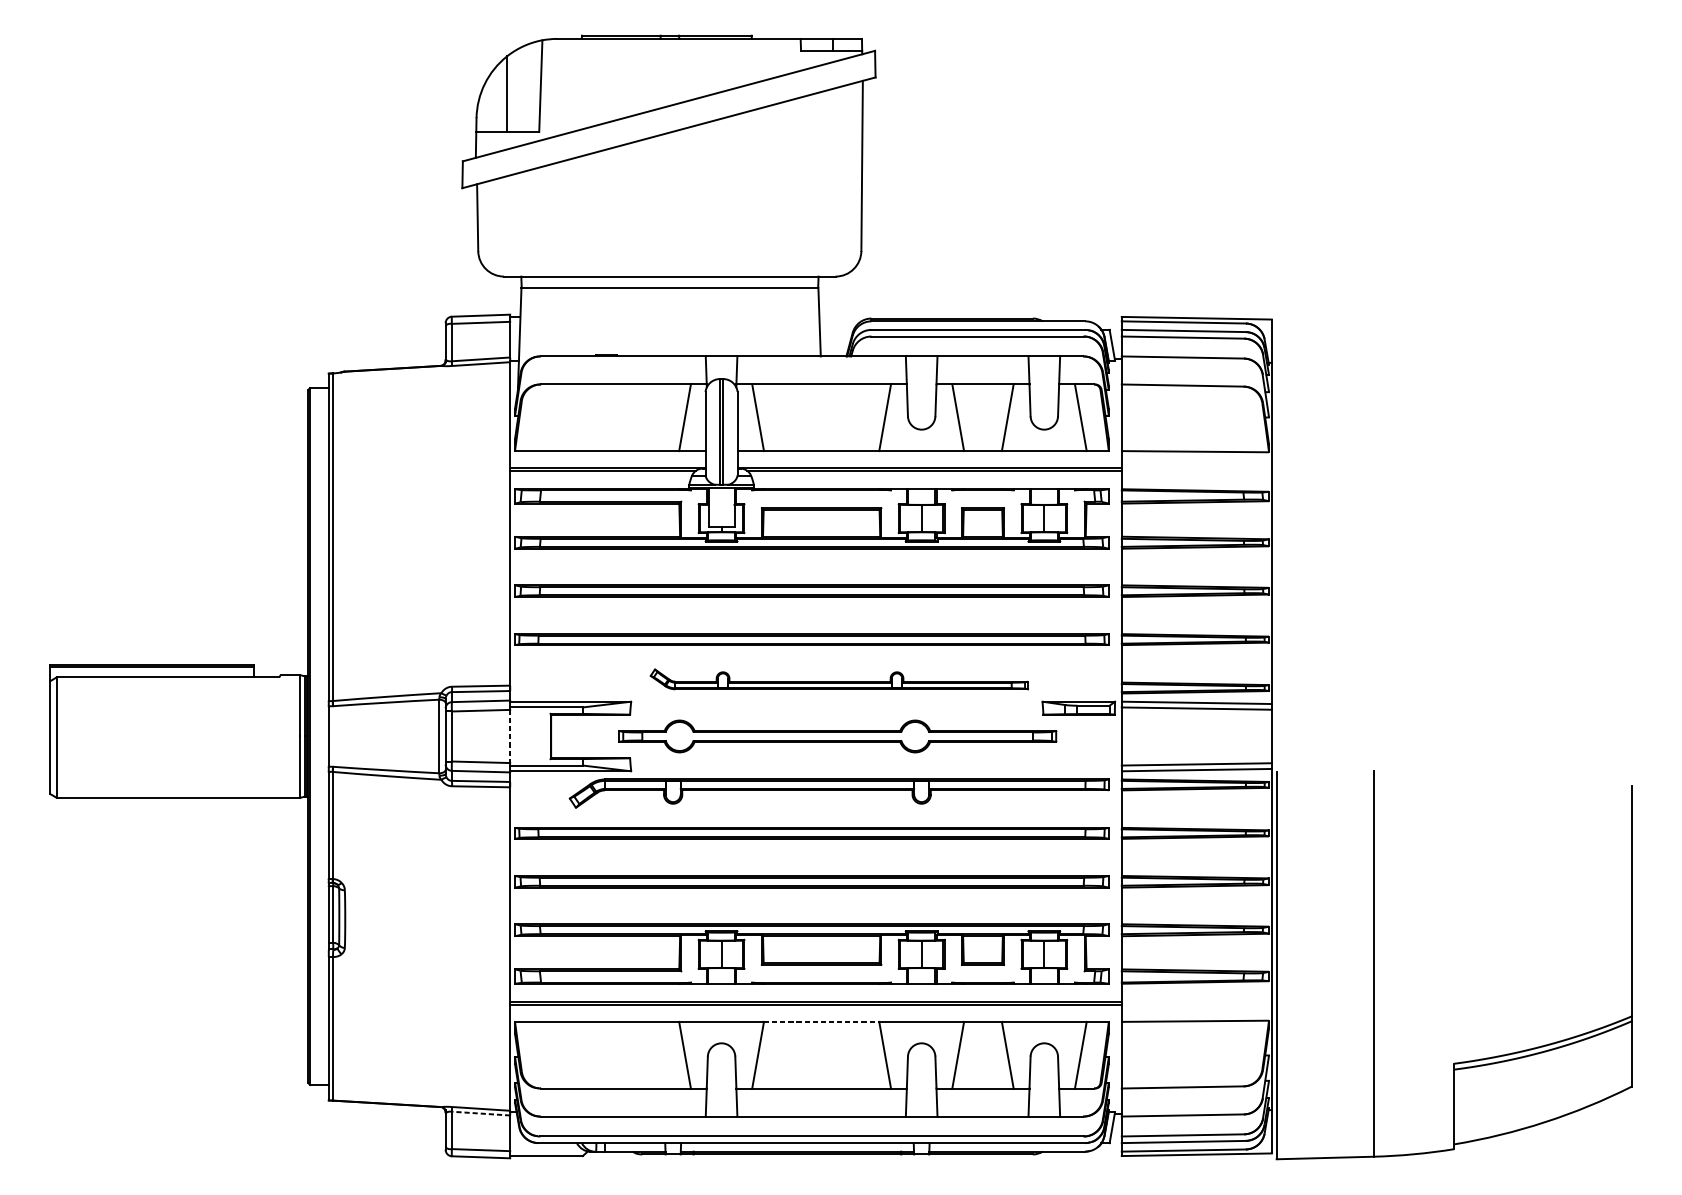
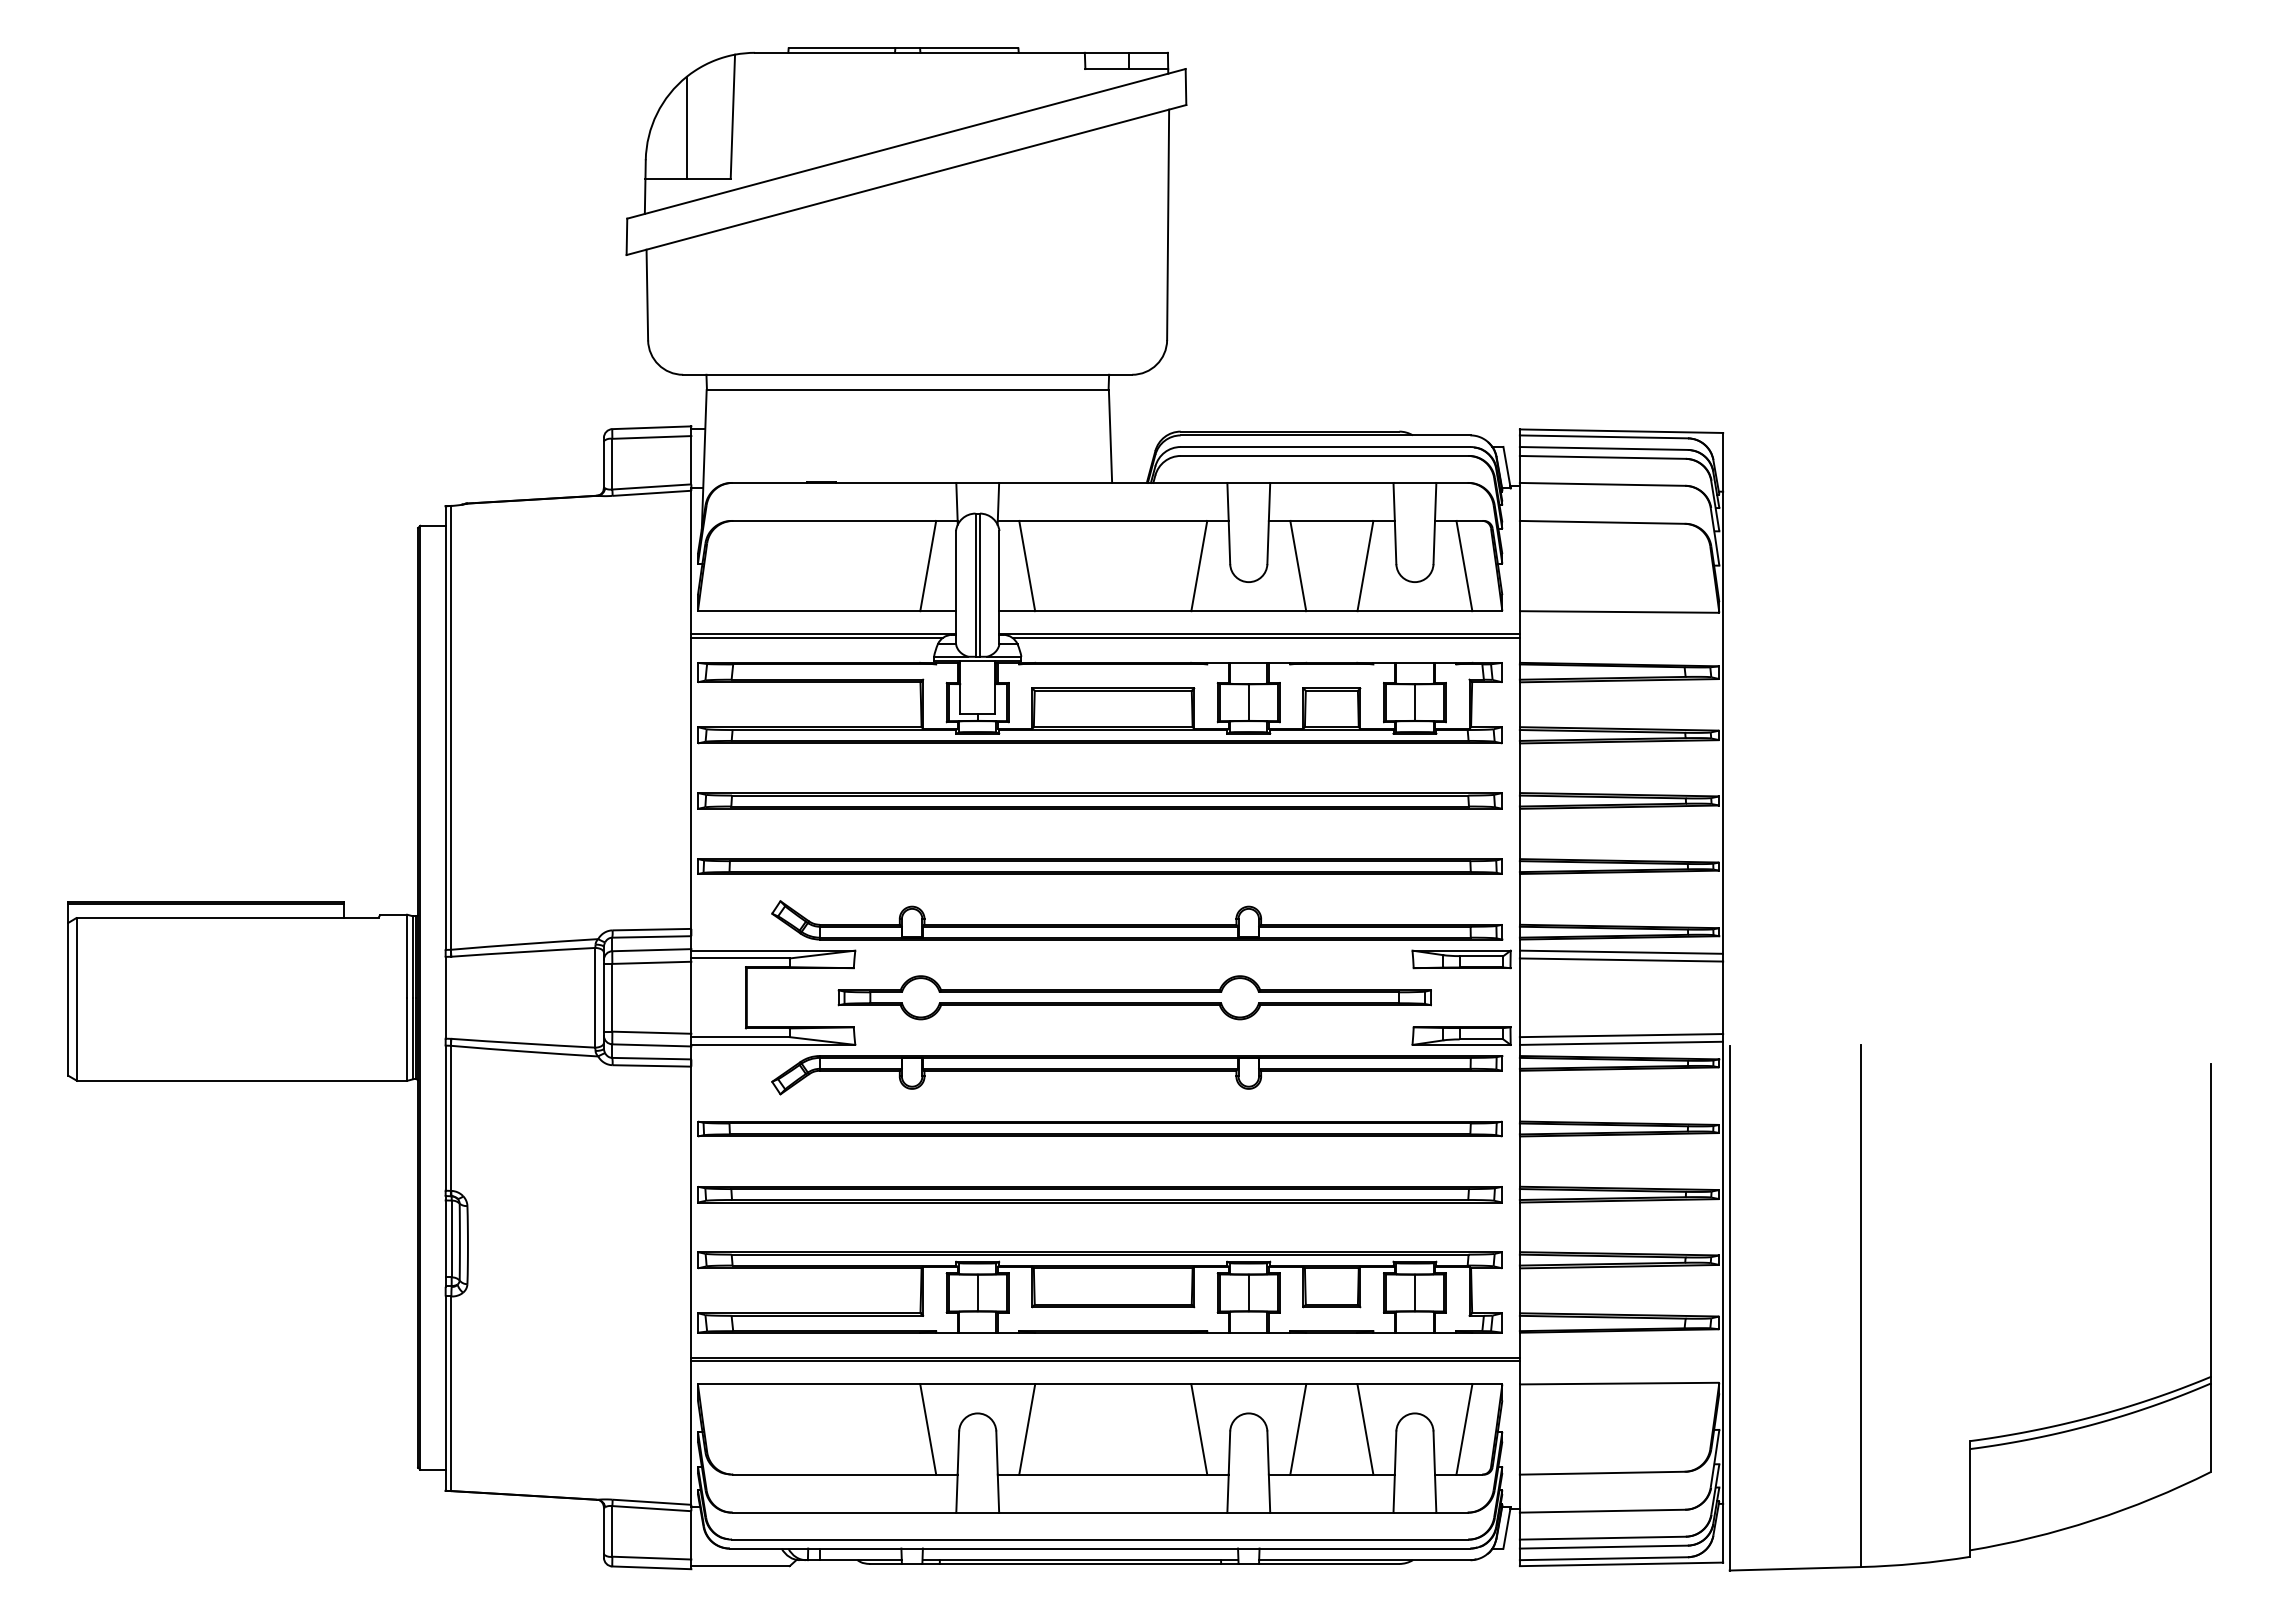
part: (839, 679) -> (1137, 920), size x1.43
line: (510, 737) -> (691, 998), dashed -> solid
part: (1078, 764) -> (1461, 1035), added
line: (821, 1021) -> (1113, 1384), dashed -> solid
line: (480, 1113) -> (651, 1508), dashed -> solid

